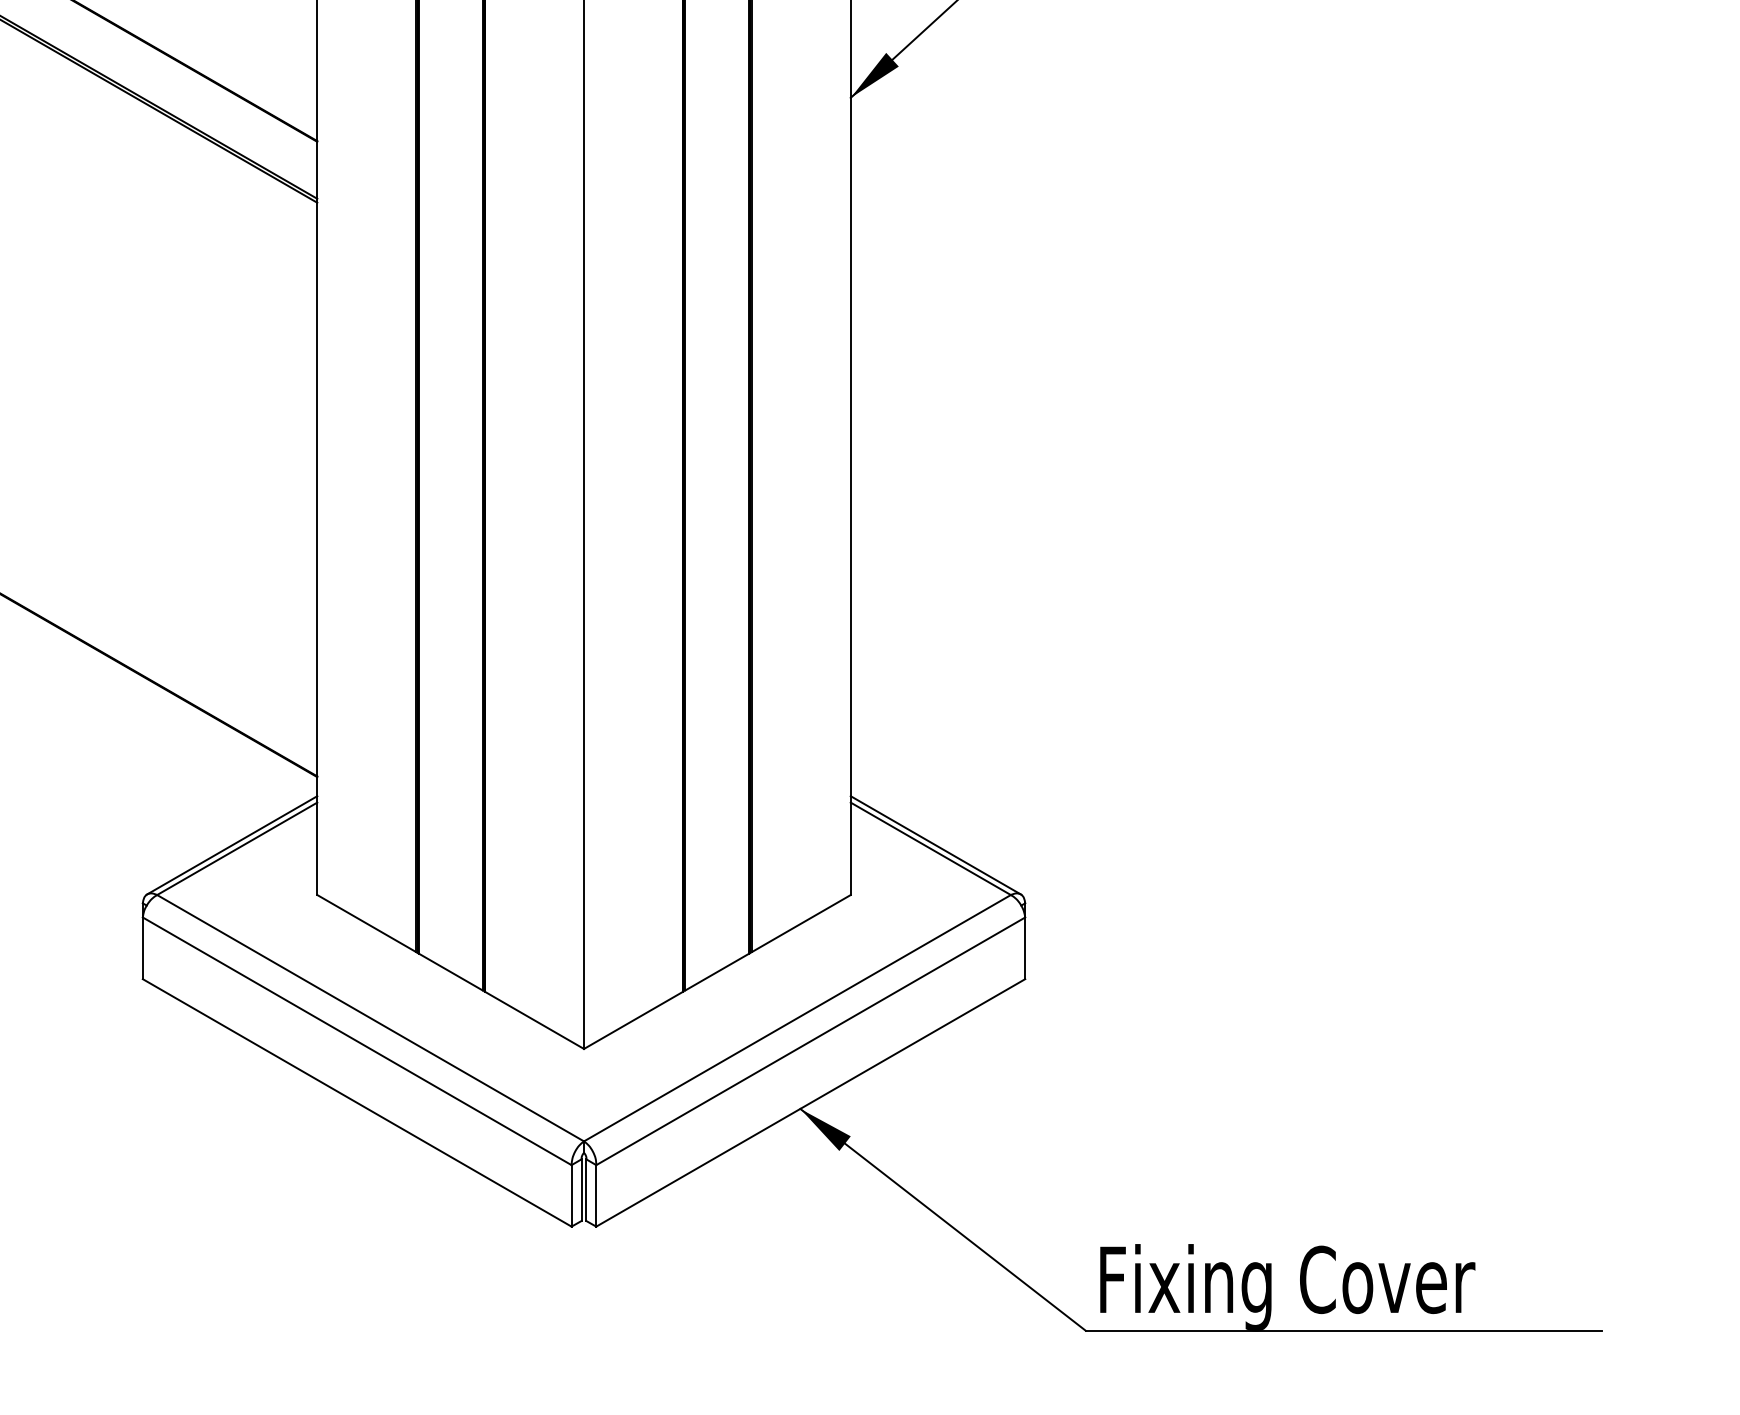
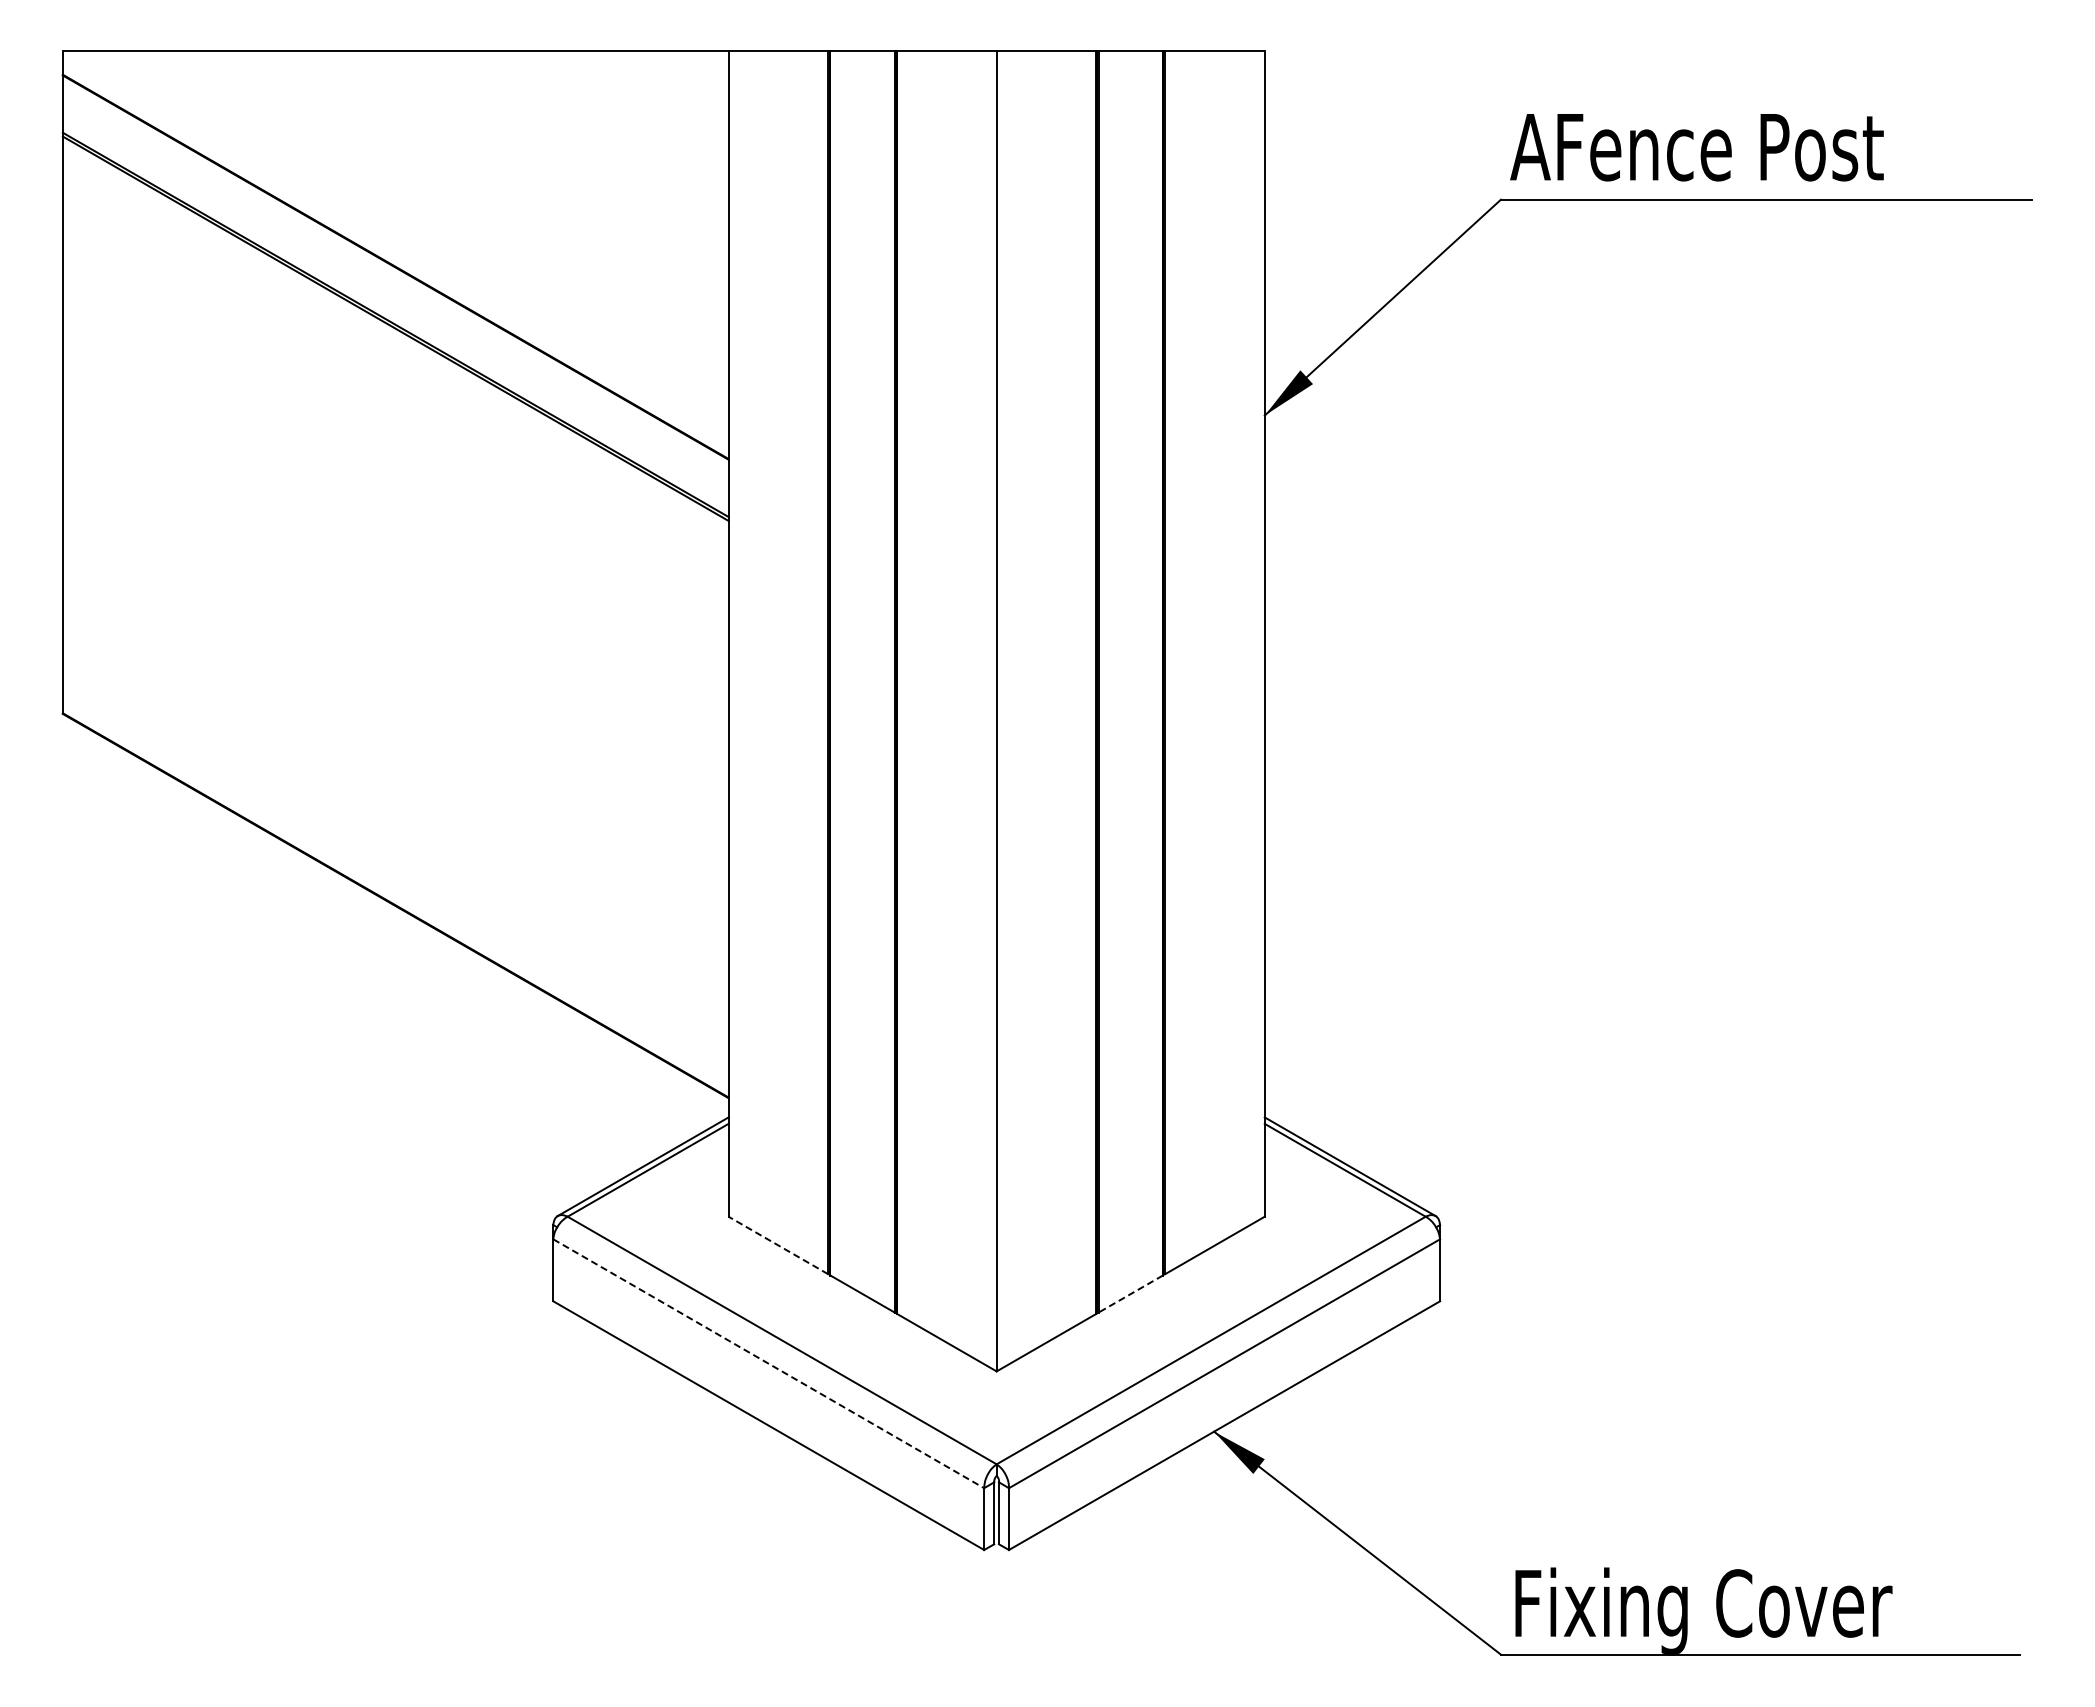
line: (365, 923) -> (777, 1245), solid -> dashed
line: (717, 972) -> (1130, 1294), solid -> dashed
line: (356, 1041) -> (768, 1363), solid -> dashed

